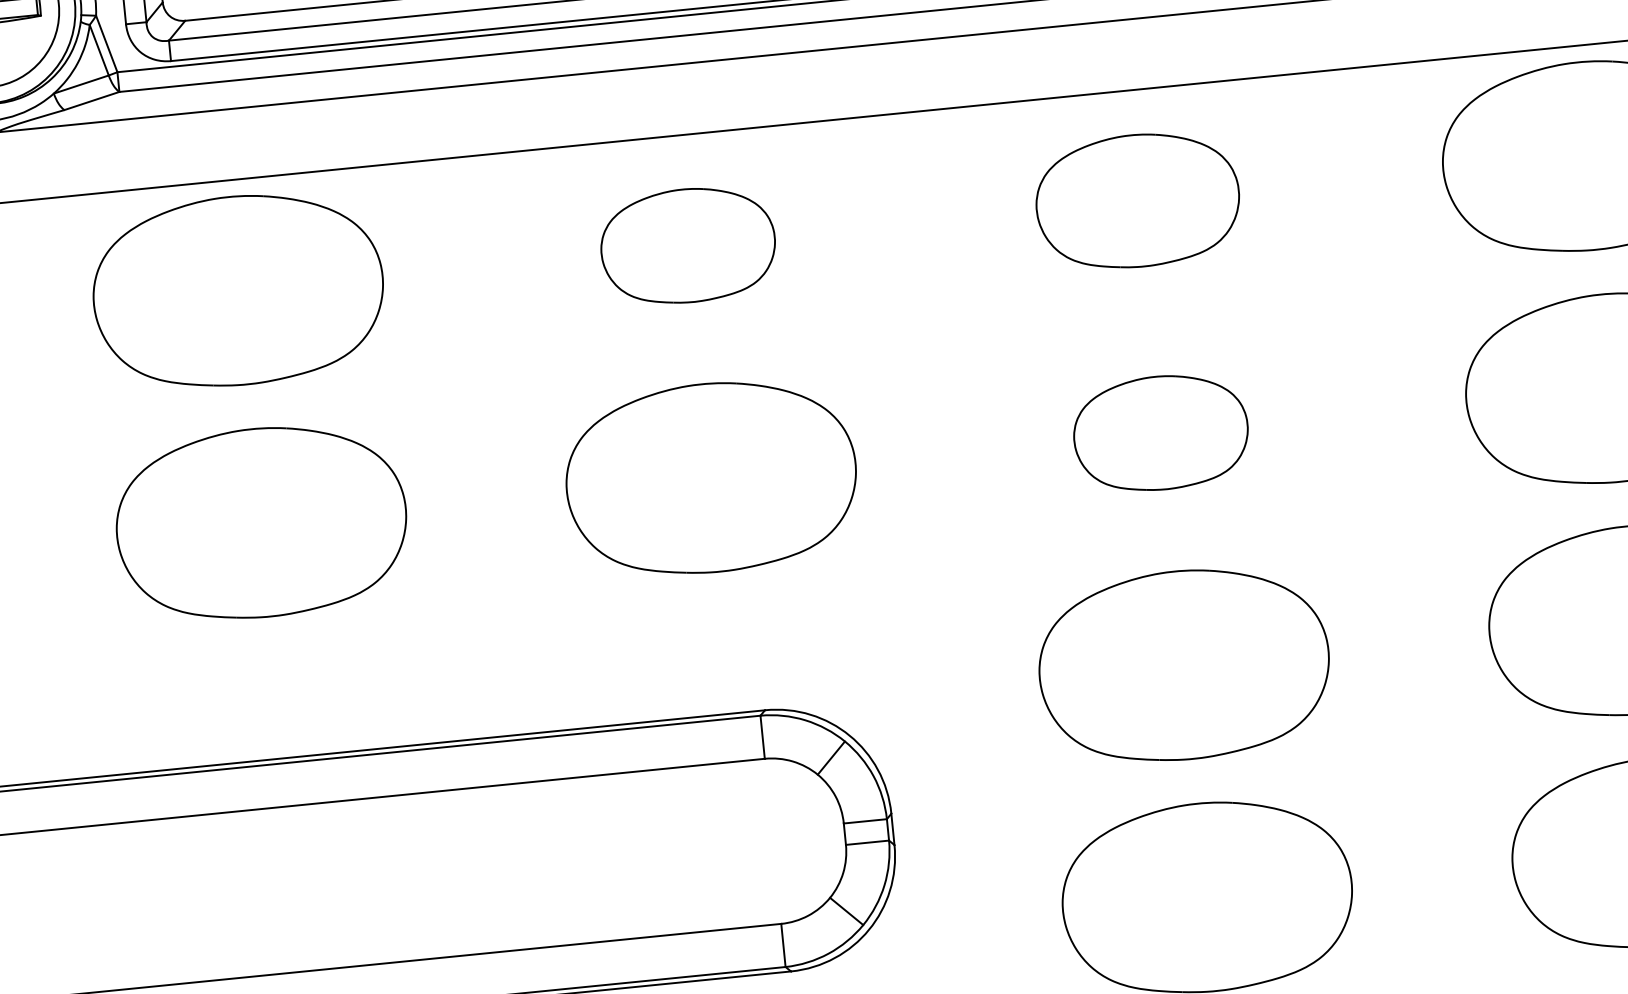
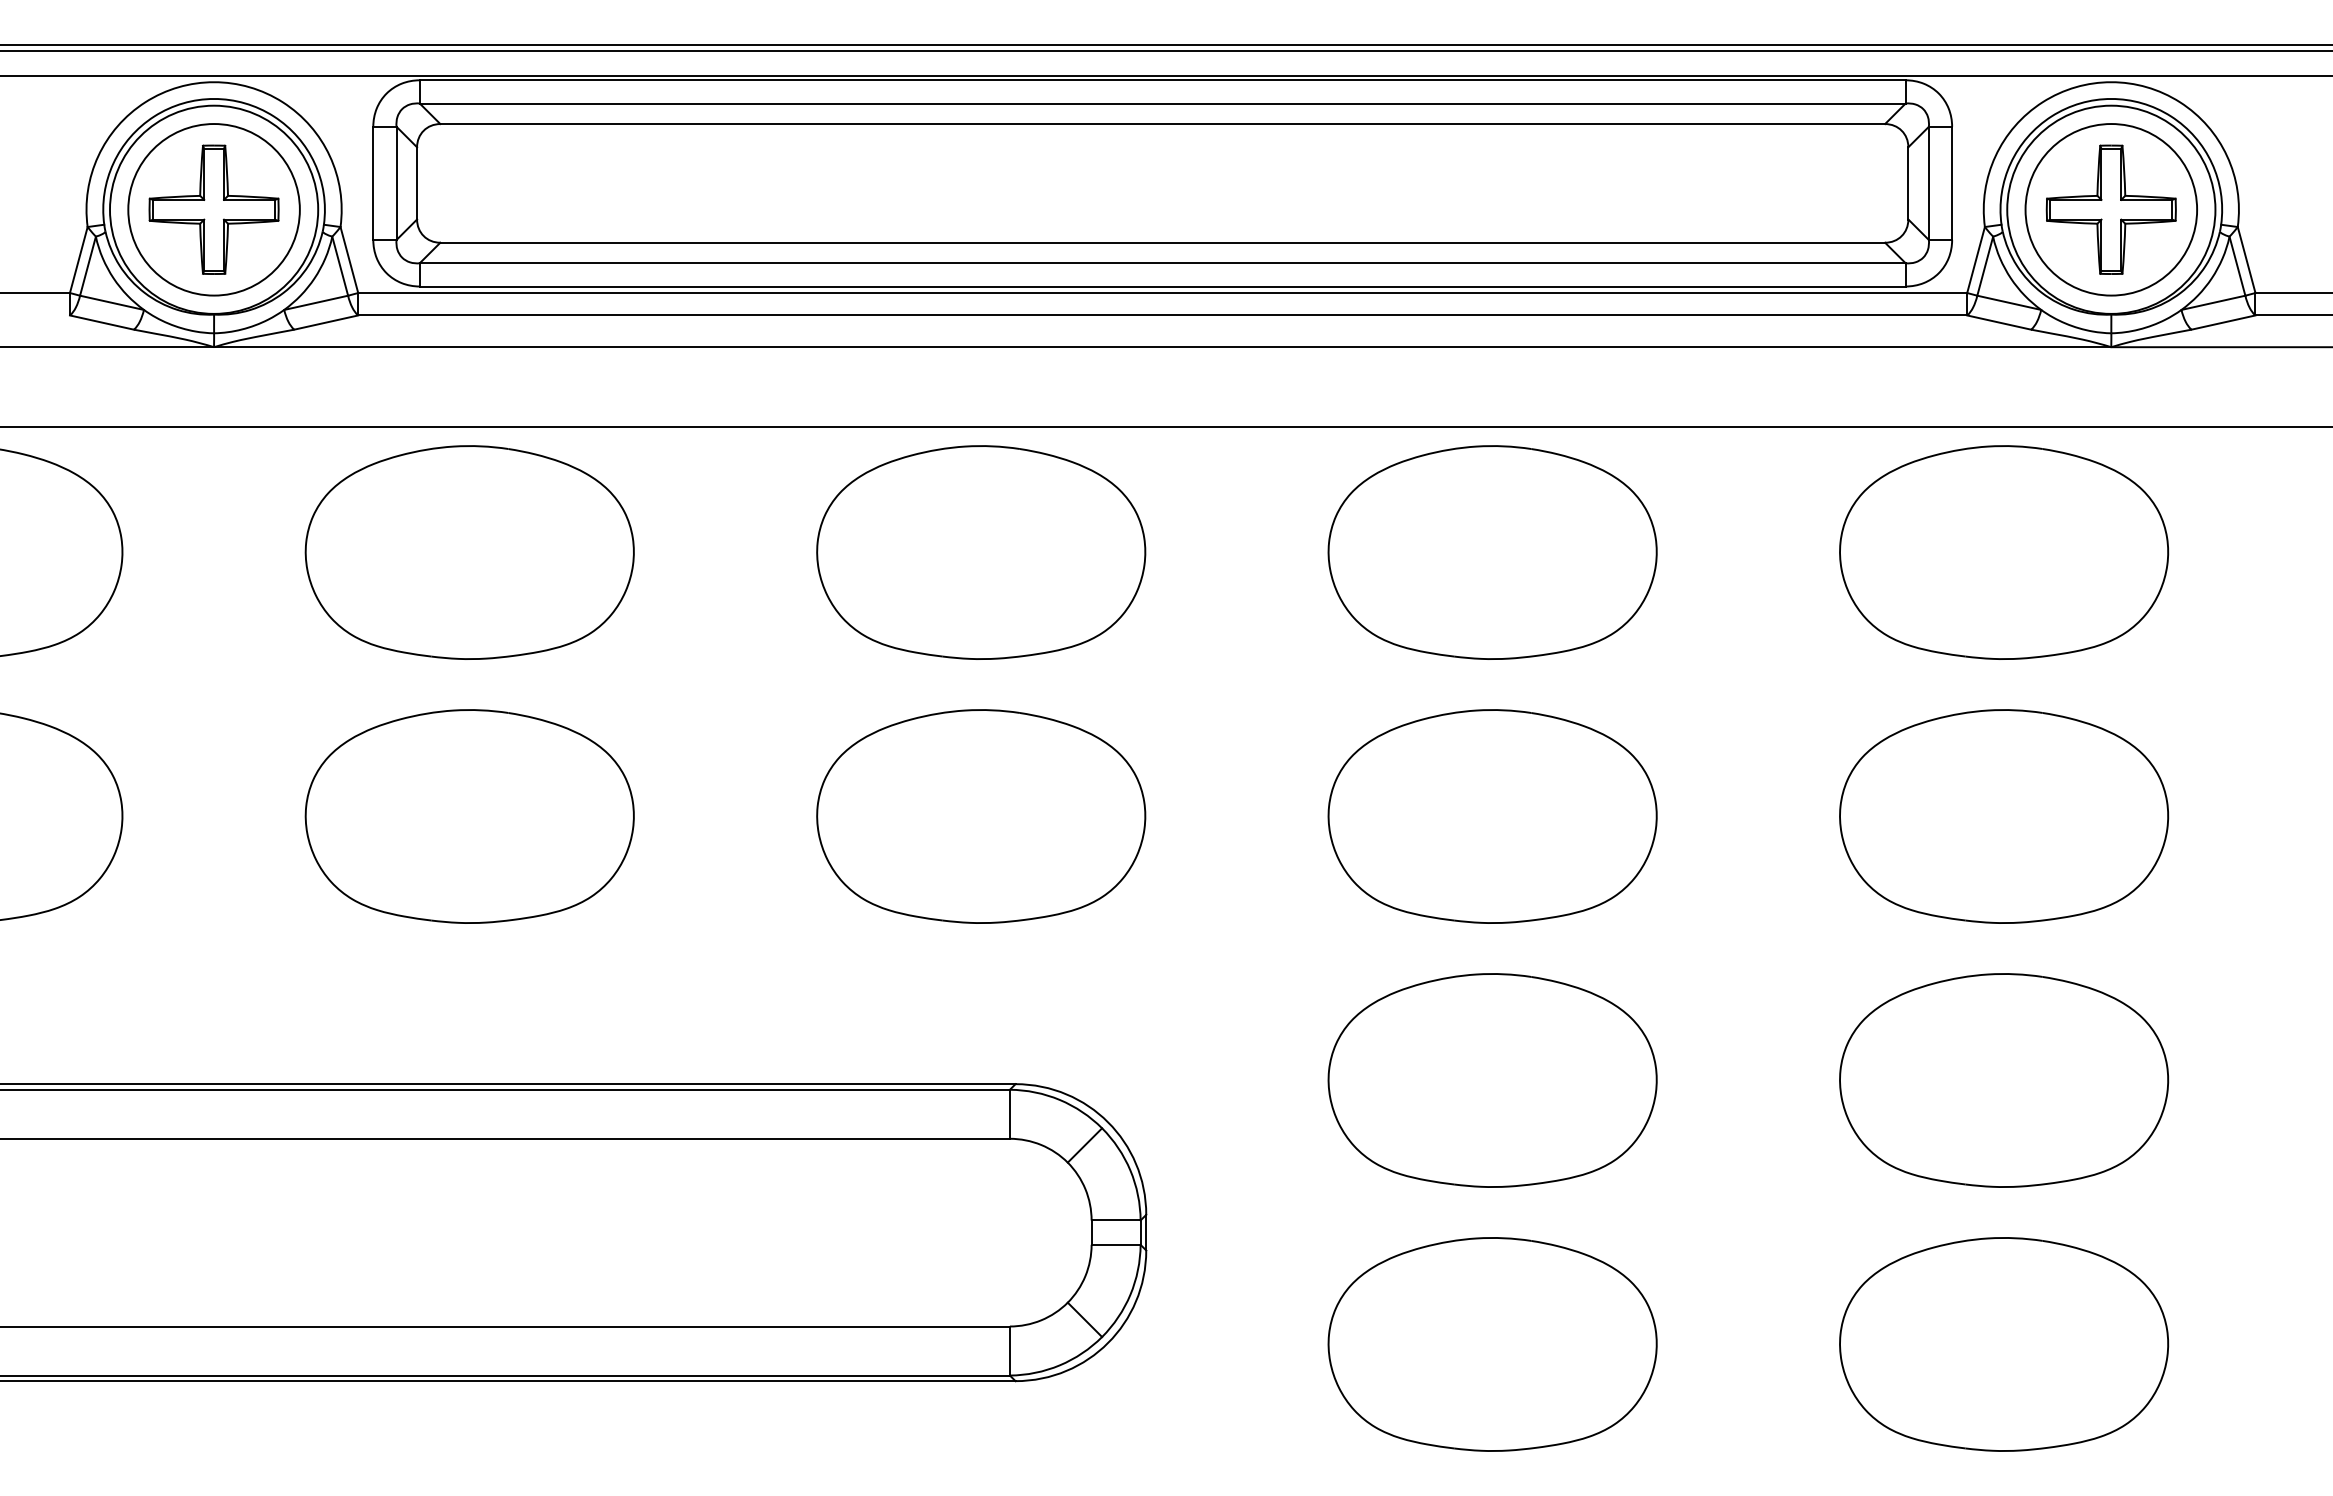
part: (1137, 200) -> (1492, 552), size x1.43
part: (688, 245) -> (981, 552), size x1.67
part: (1160, 433) -> (1492, 816), size x1.67

